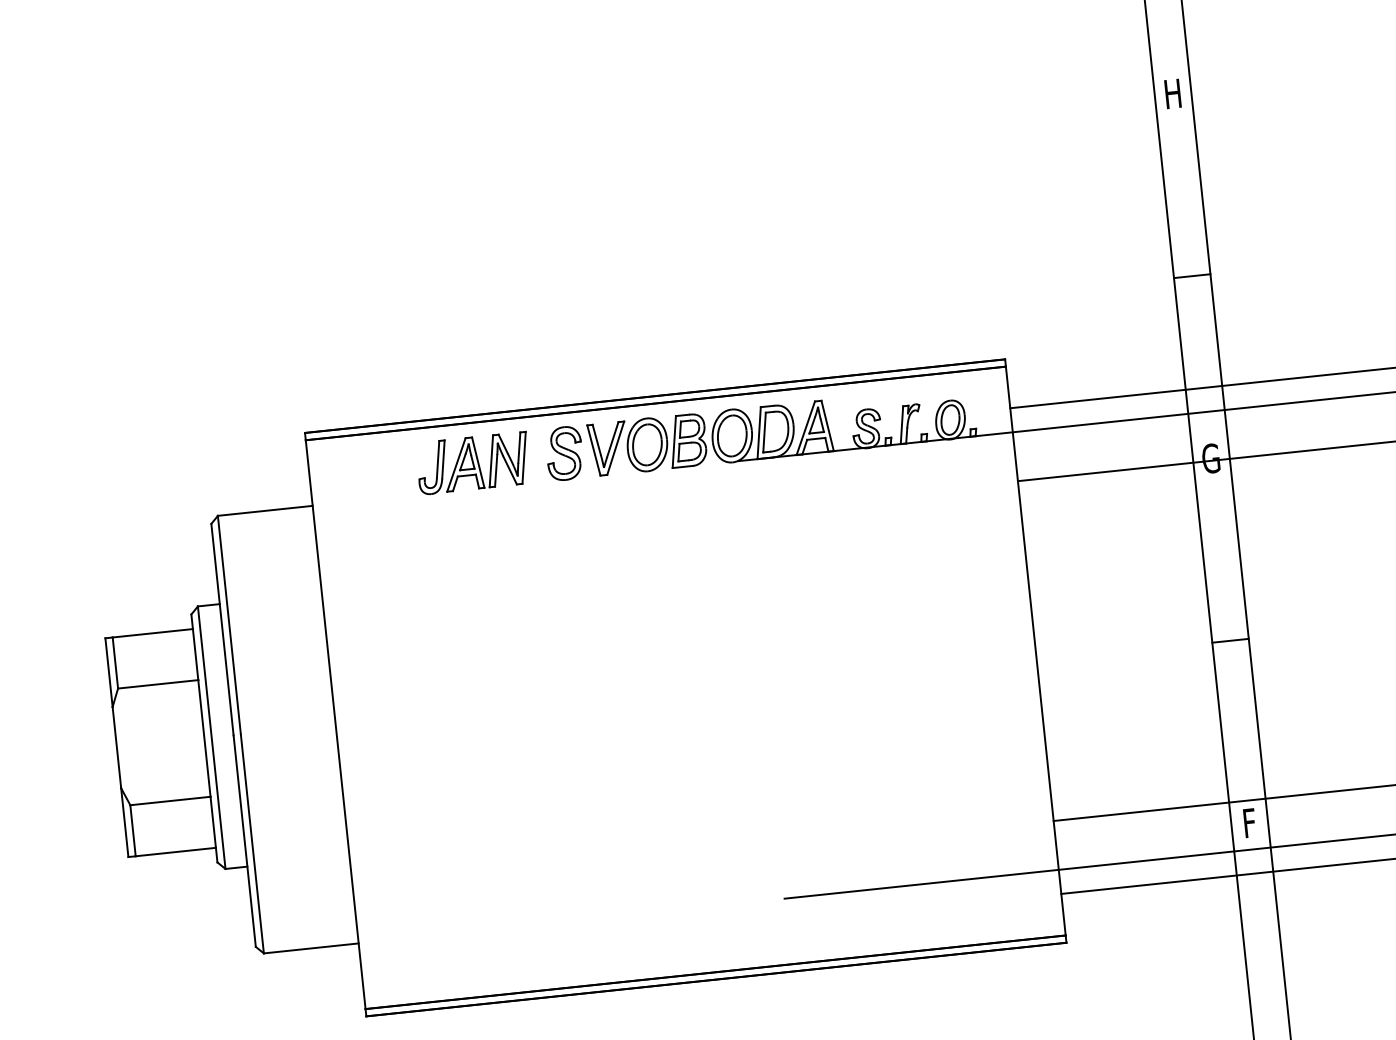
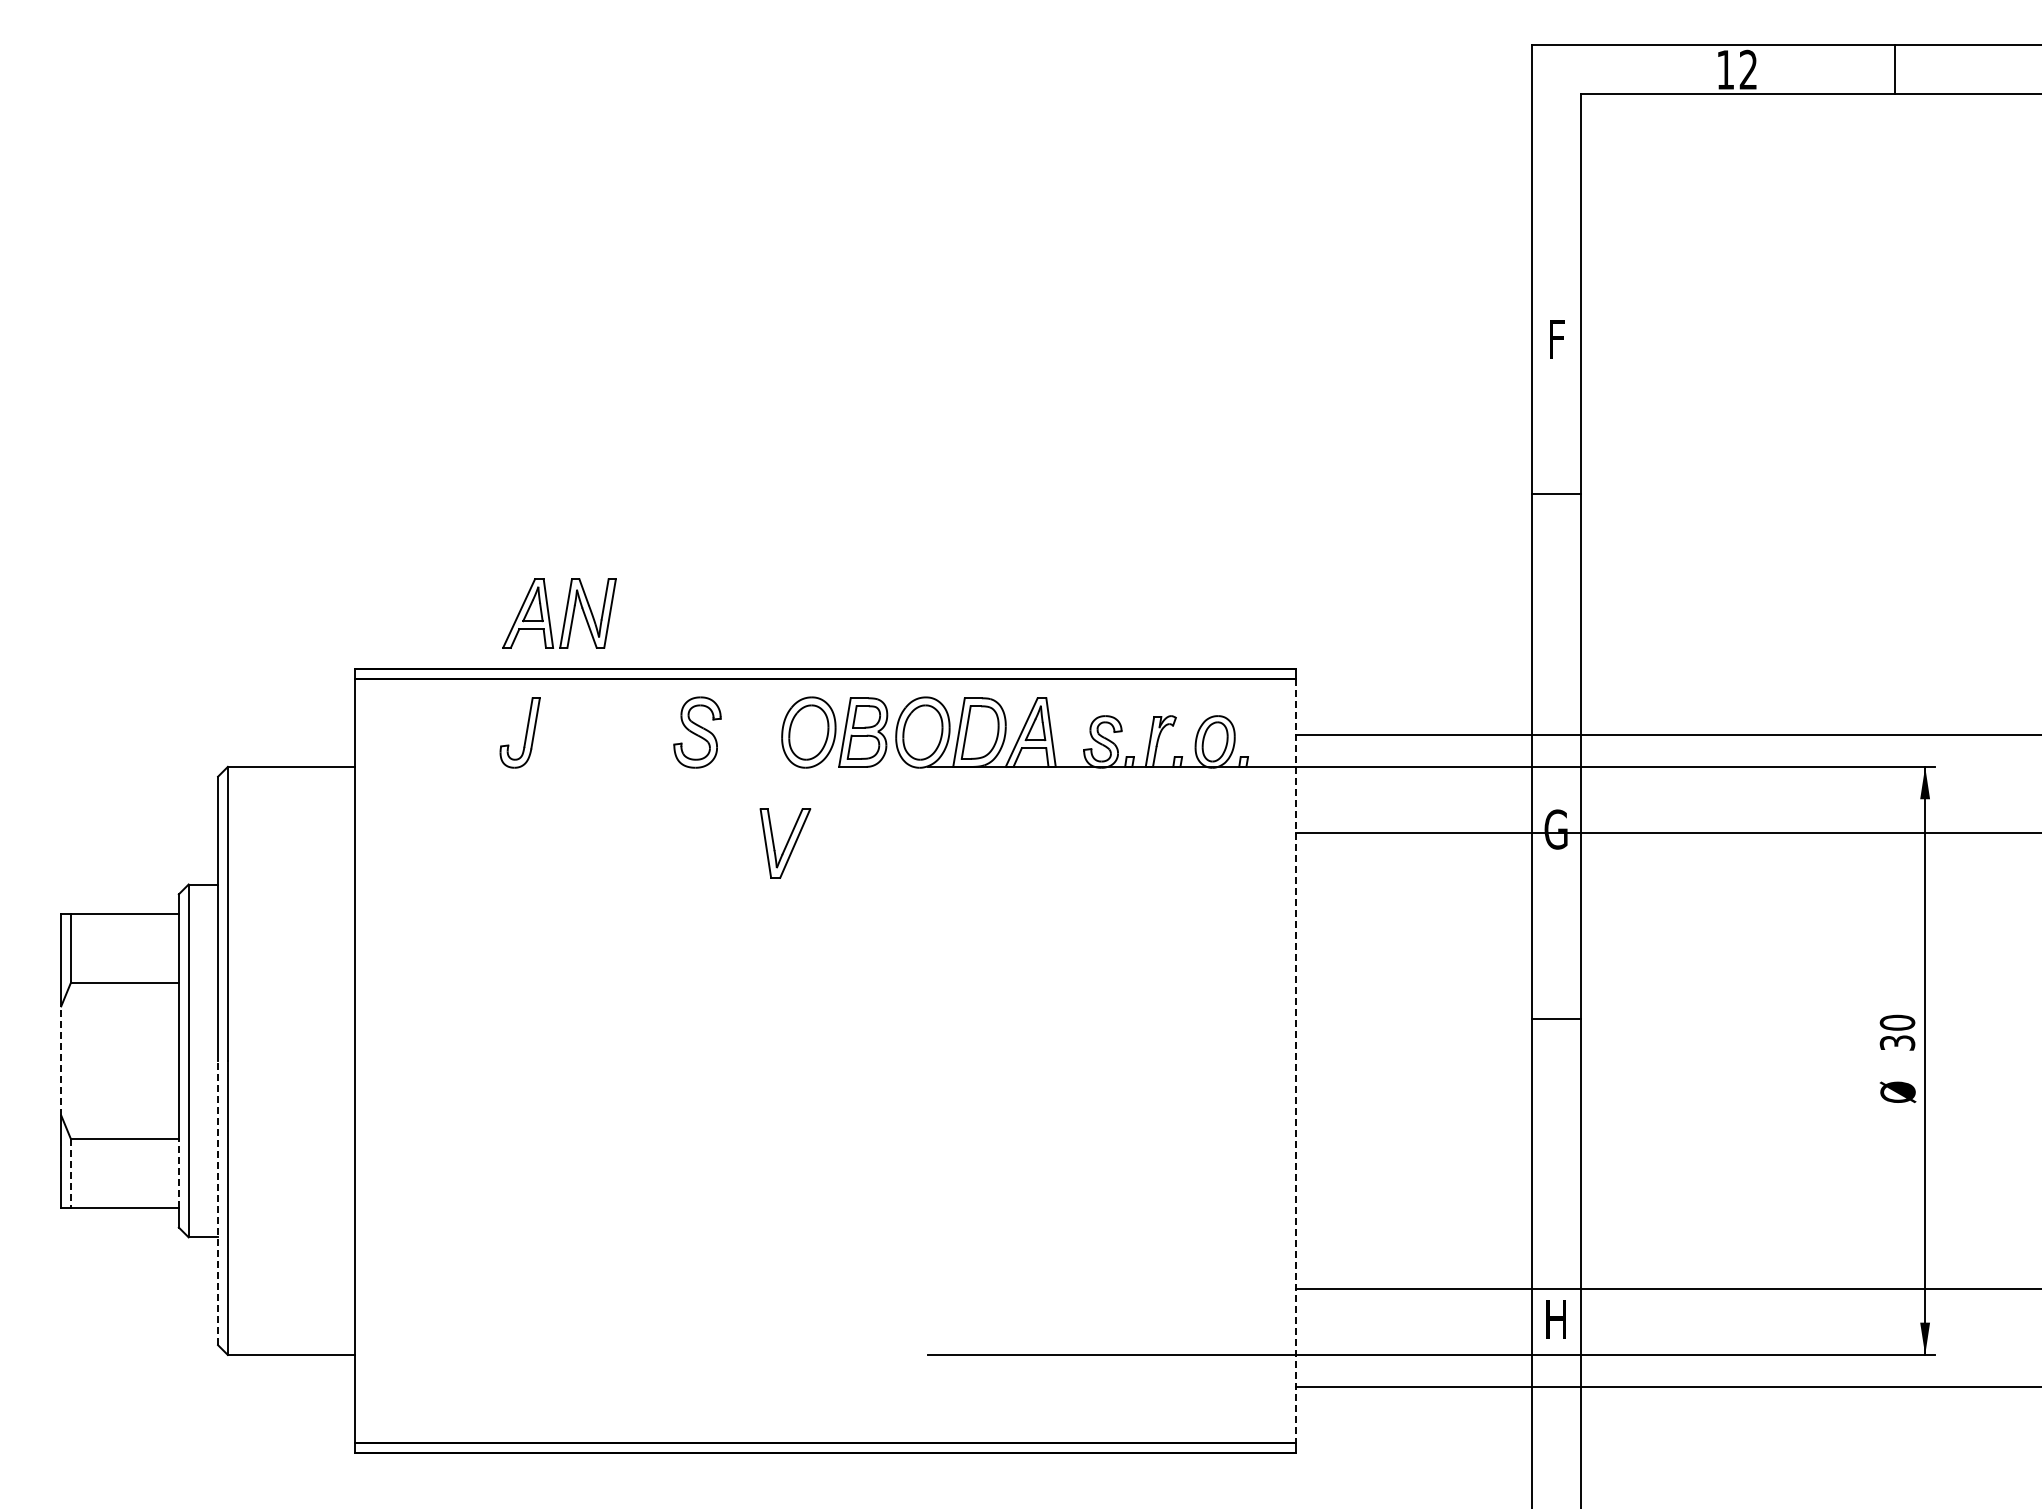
text: (1172, 93) -> (1556, 339), H -> F
line: (1192, 276) -> (1556, 494), moved
part: (608, 448) -> (785, 843), moved
part: (486, 461) -> (559, 613), moved
line: (1230, 640) -> (1556, 1019), moved
line: (1035, 651) -> (1296, 1061), solid -> dashed
line: (117, 747) -> (61, 1060), solid -> dashed
line: (212, 822) -> (178, 1173), solid -> dashed
text: (1248, 823) -> (1555, 1319), F -> H
line: (133, 831) -> (71, 1174), solid -> dashed
line: (244, 840) -> (218, 1202), solid -> dashed

